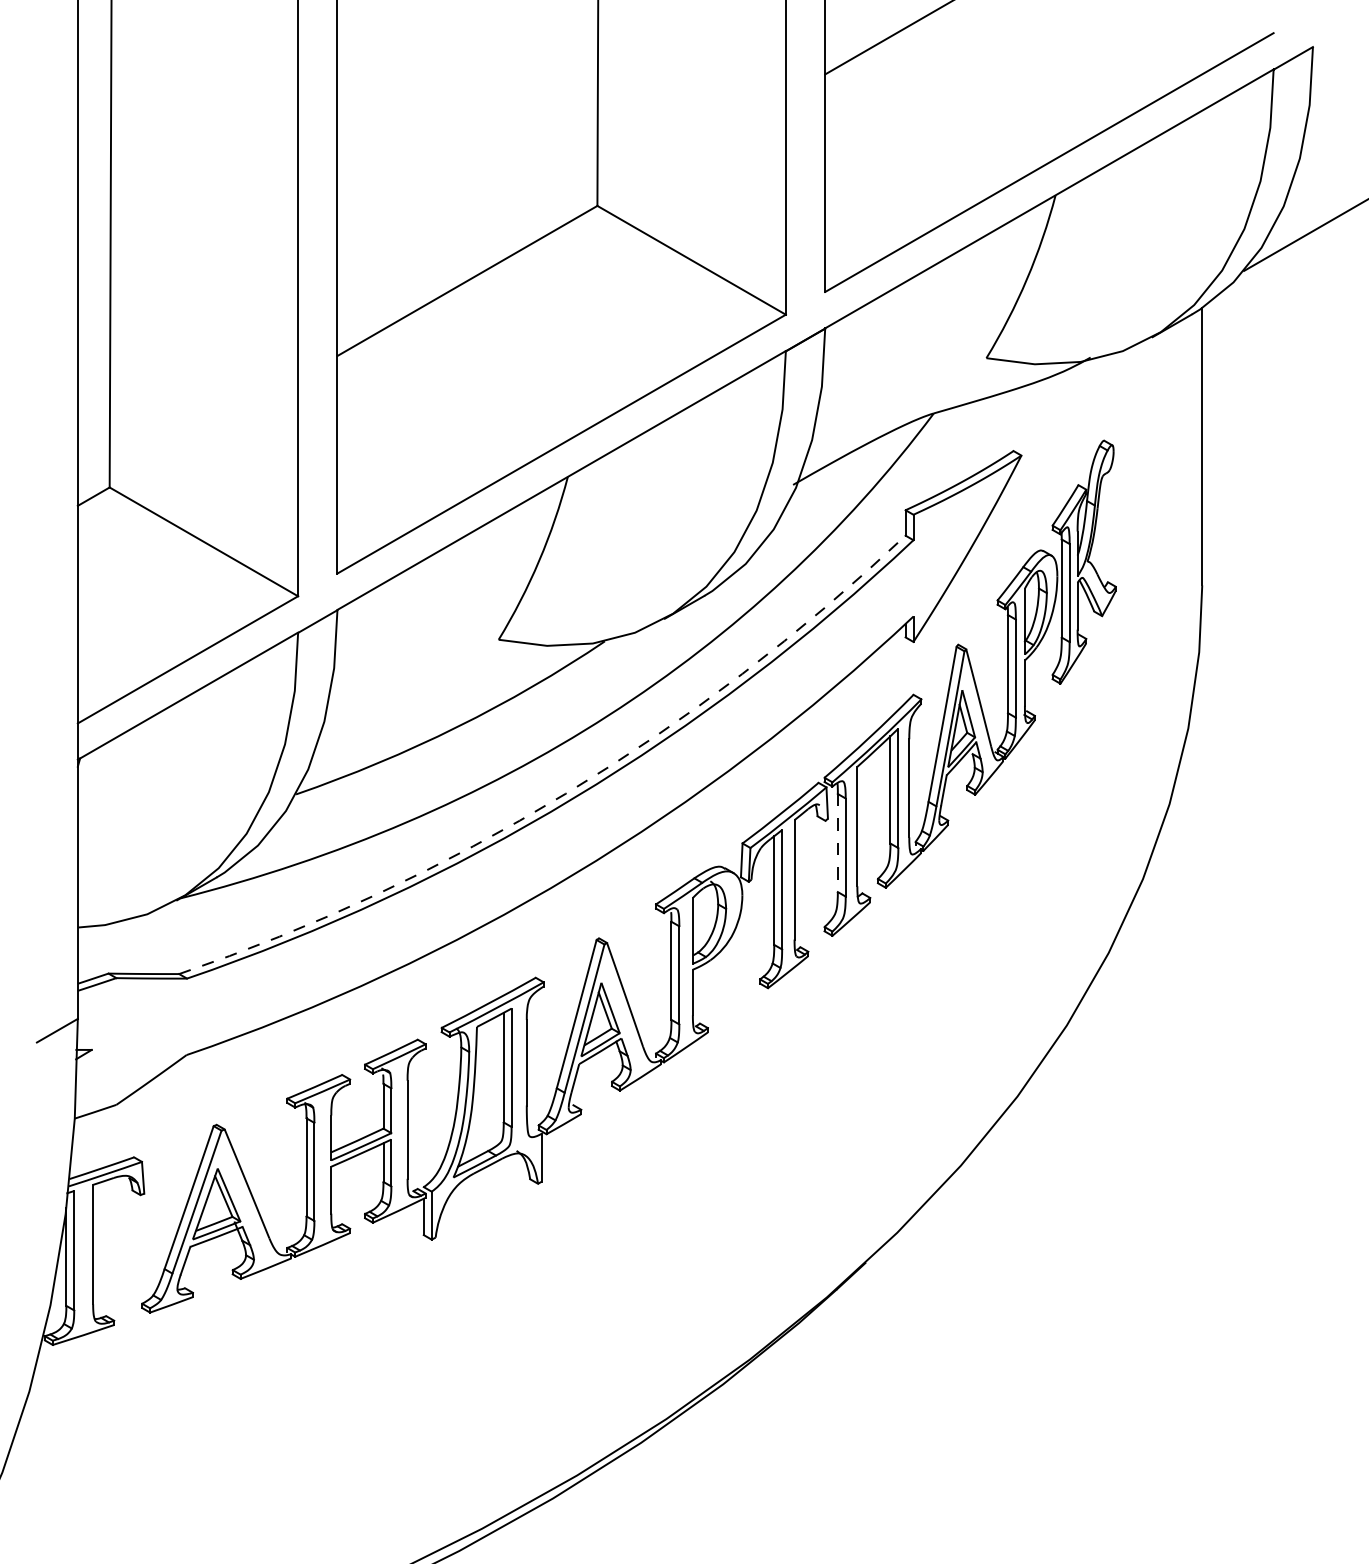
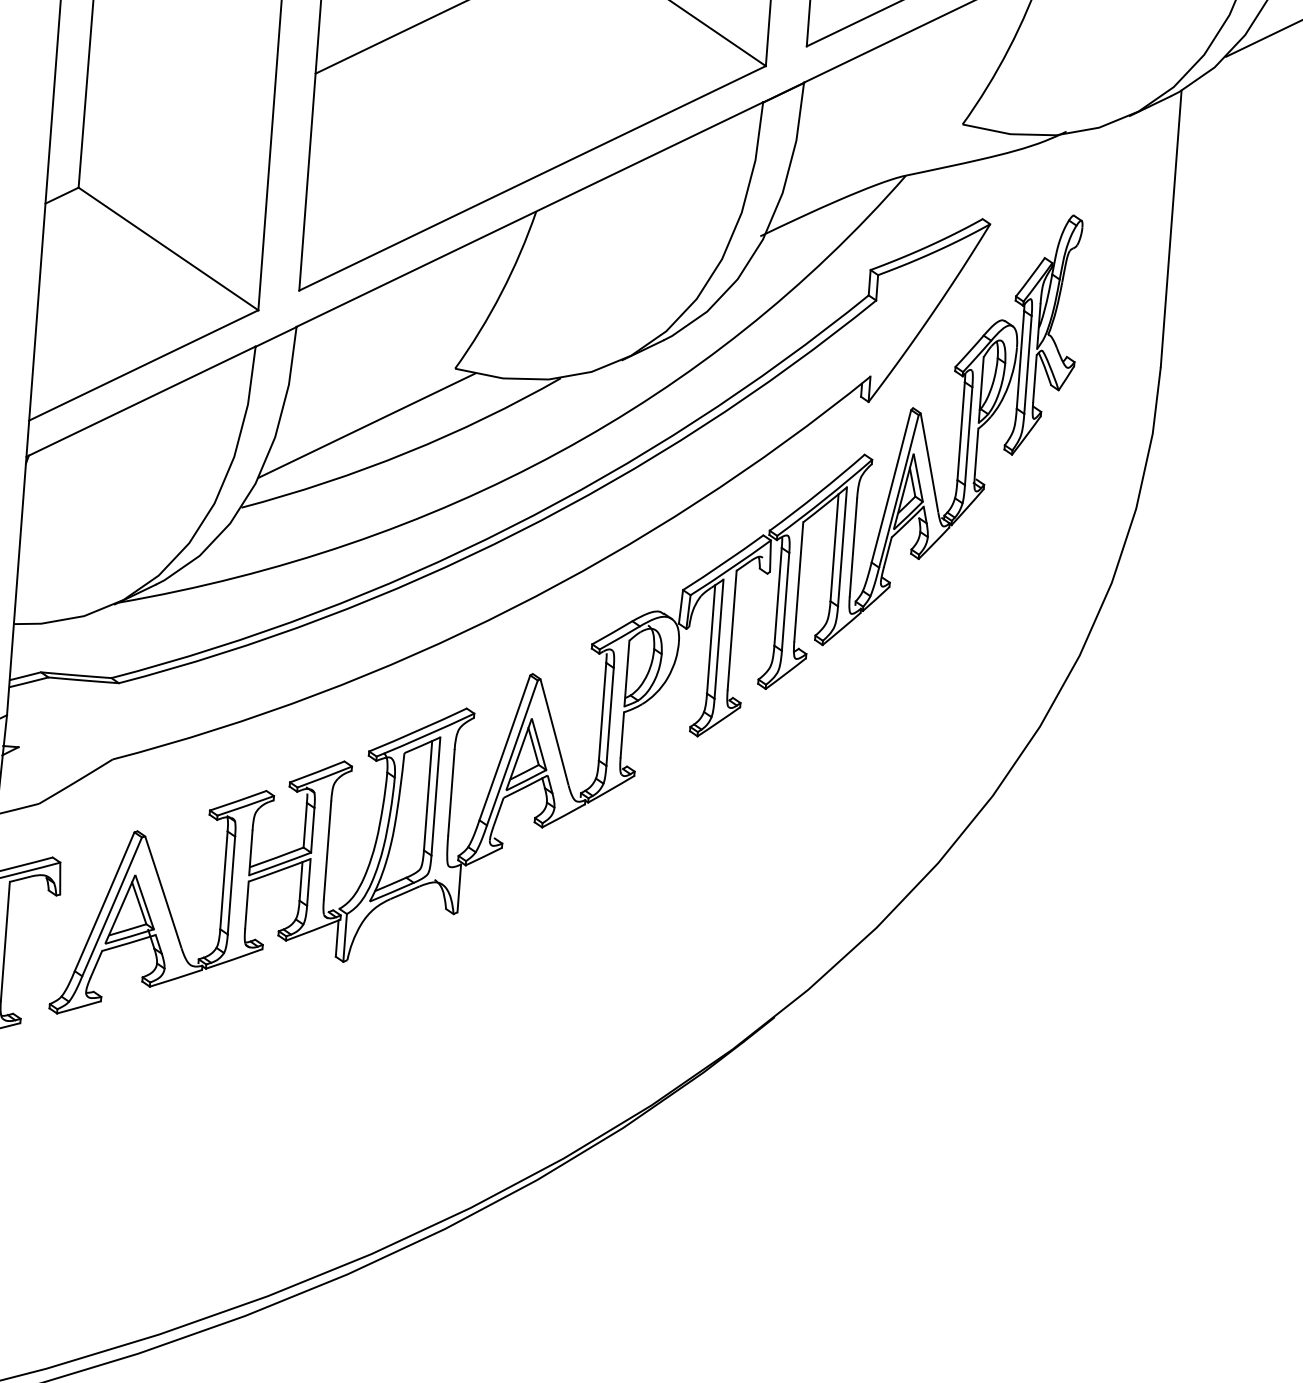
line: (414, 703) -> (366, 425), added
arc: (565, 793) -> (510, 527), dashed -> solid
line: (837, 843) -> (777, 597), dashed -> solid

